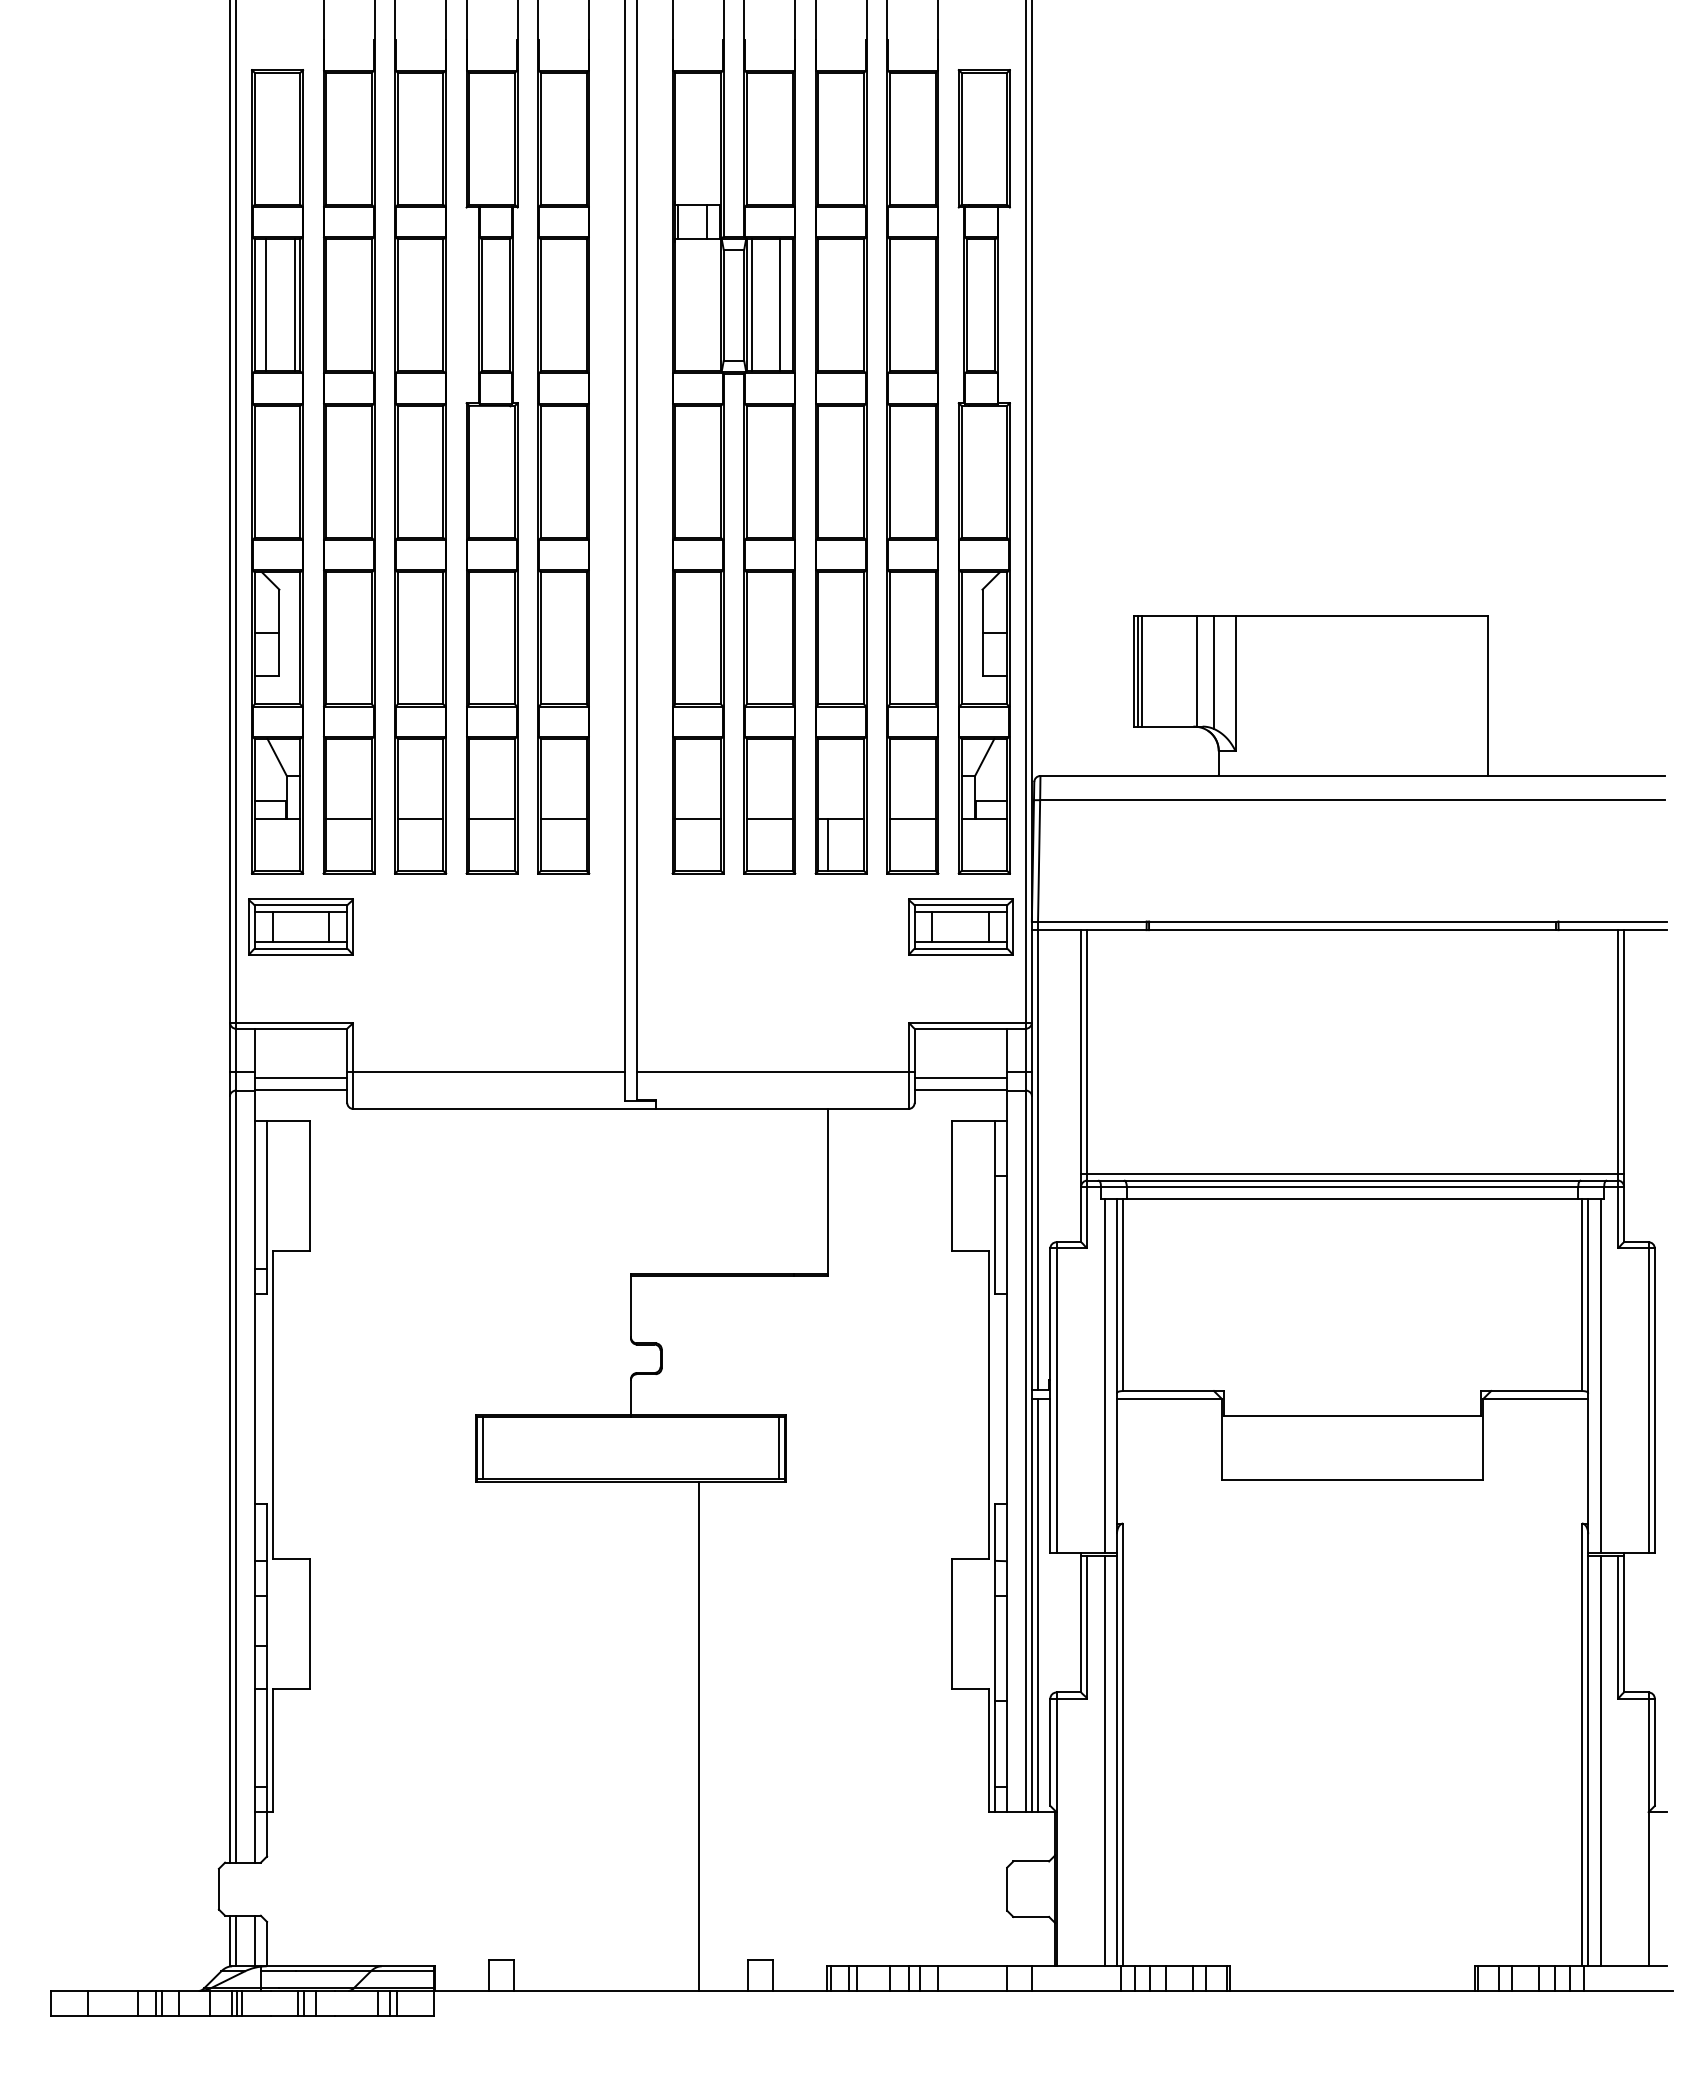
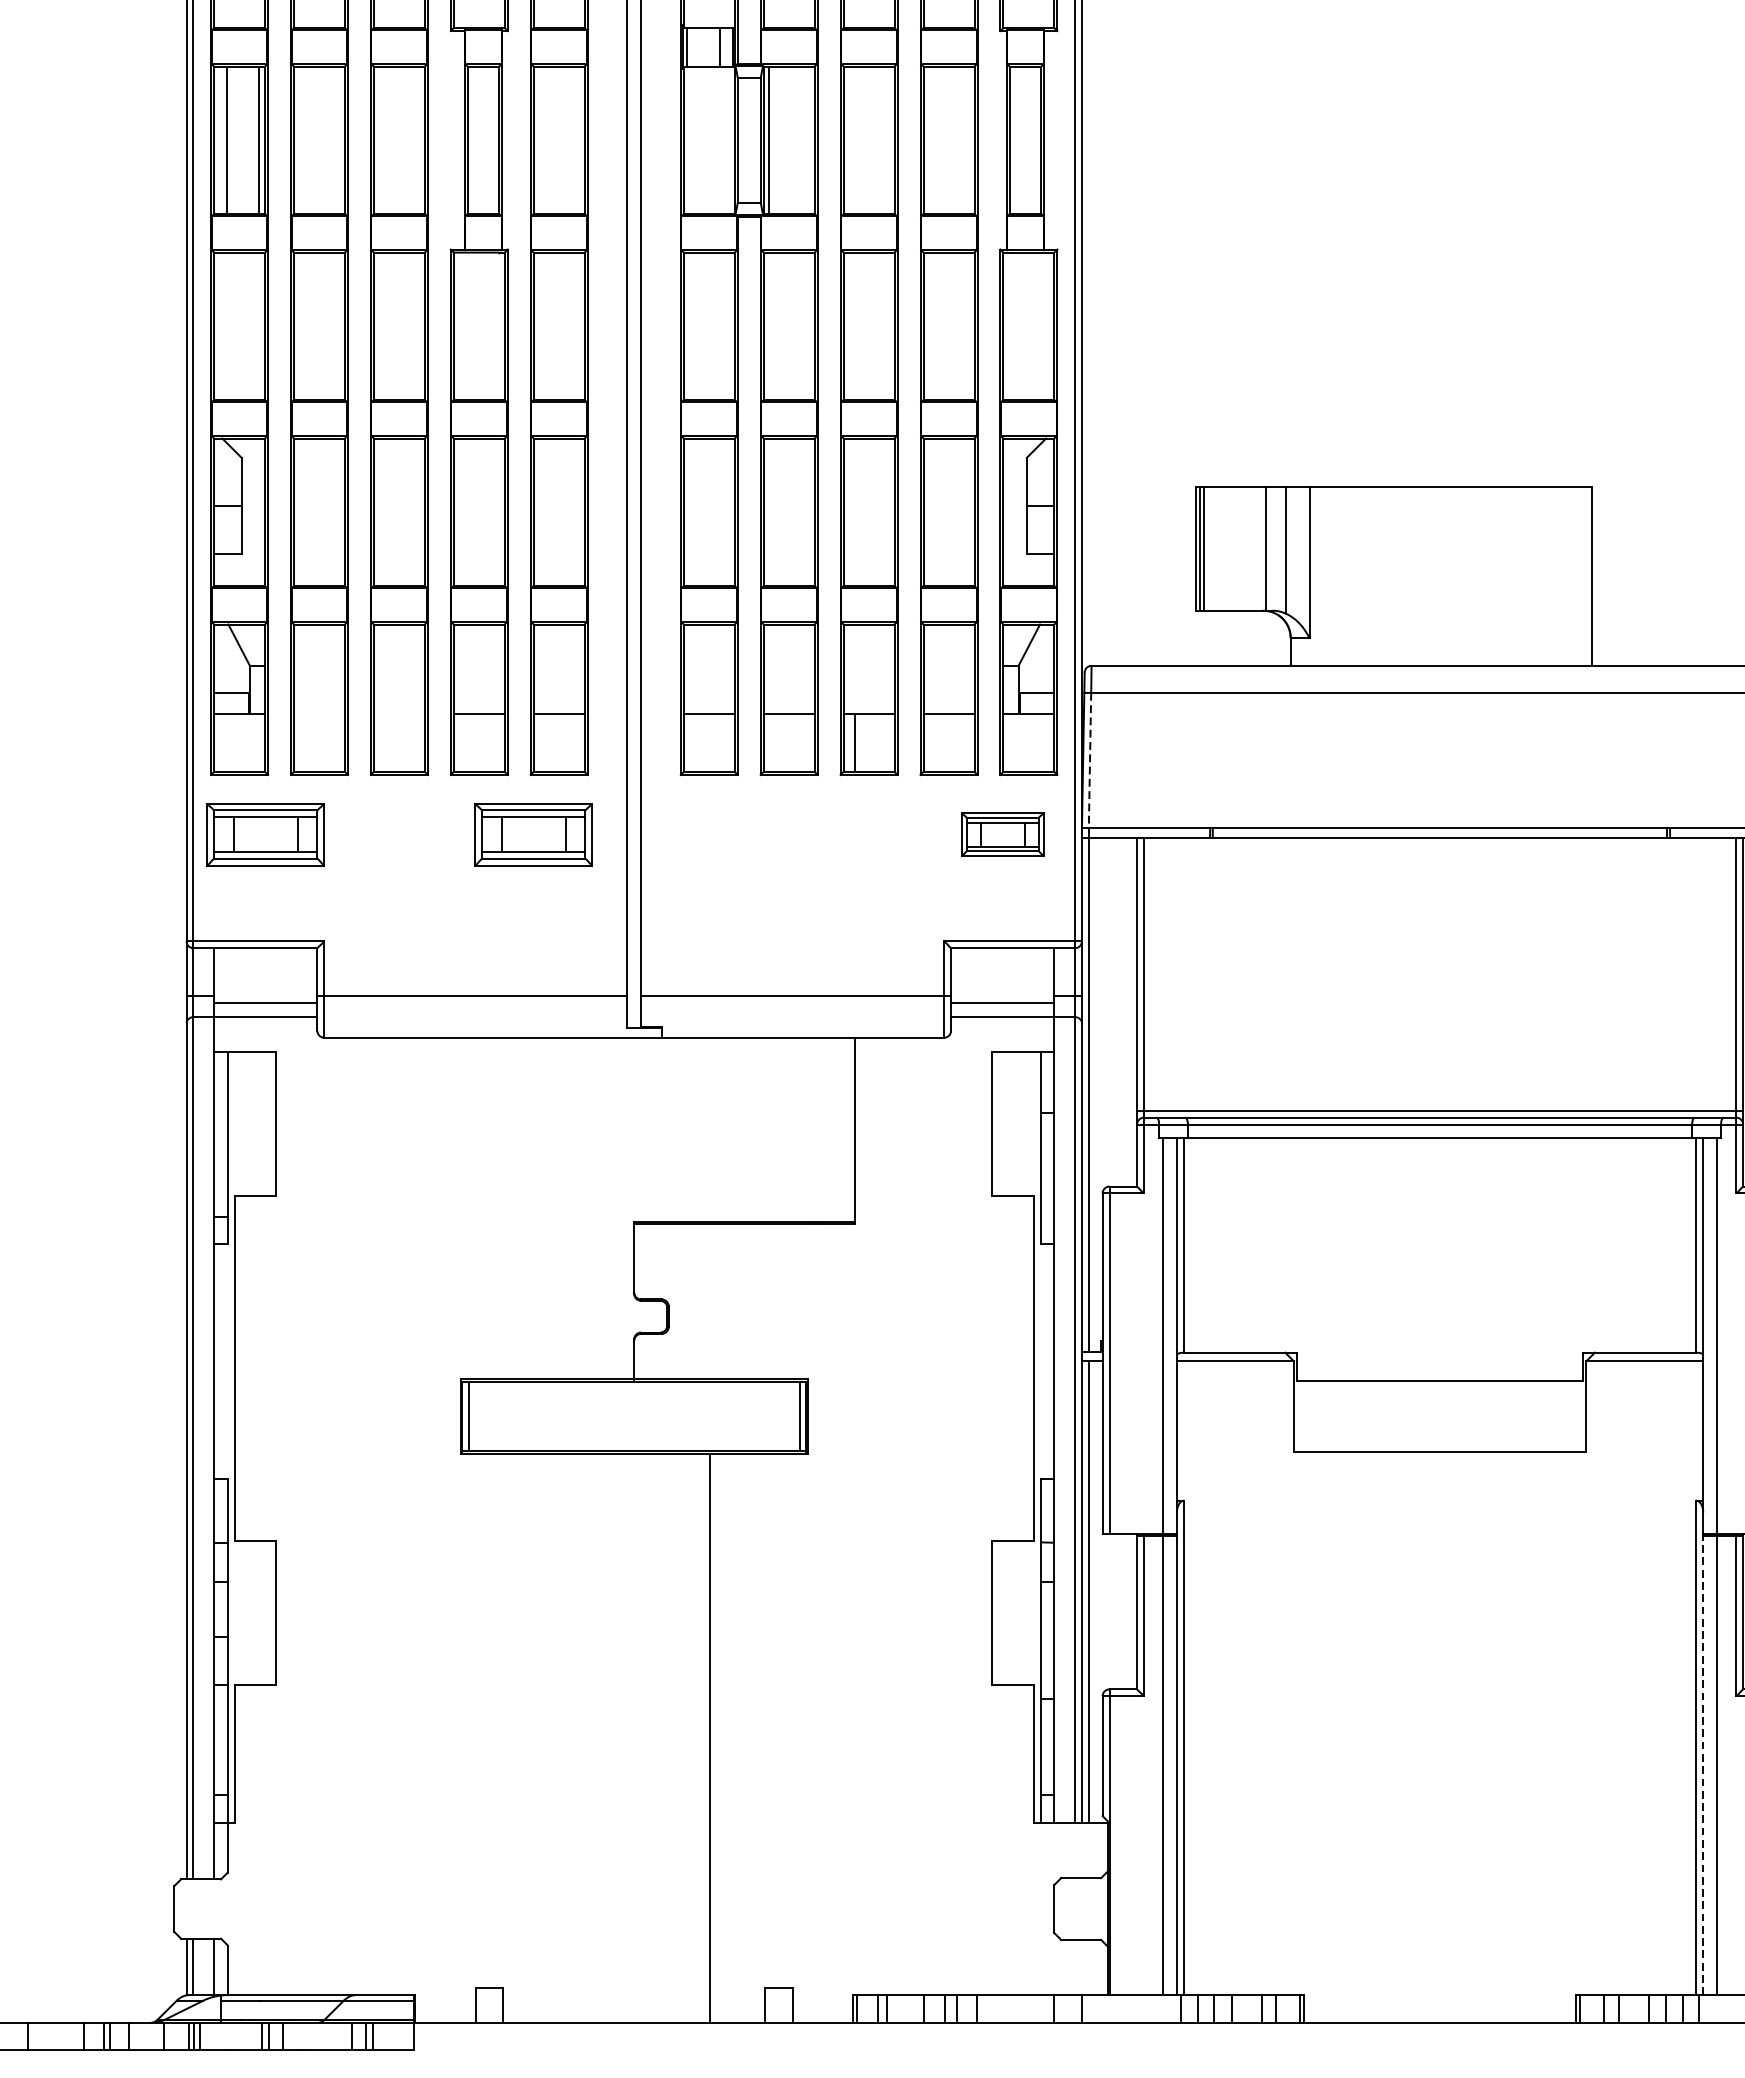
line: (780, 305) -> (801, 140), removed
line: (348, 819) -> (318, 714), removed
line: (420, 819) -> (399, 714), removed
line: (1039, 860) -> (1090, 760), solid -> dashed
part: (540, 926) -> (533, 833), added
part: (960, 926) -> (1002, 833), size x0.7
line: (1588, 1760) -> (1703, 1765), solid -> dashed

